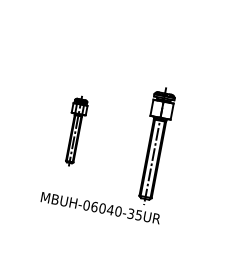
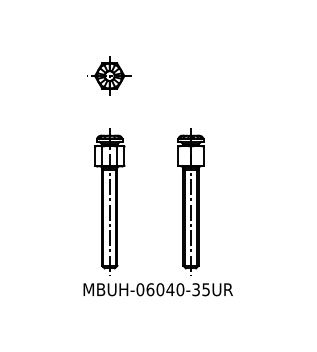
part: (94, 30) -> (109, 75), added
part: (75, 130) -> (109, 201), size x1.67
part: (154, 145) -> (190, 201), moved

